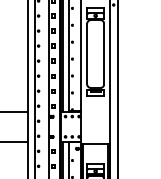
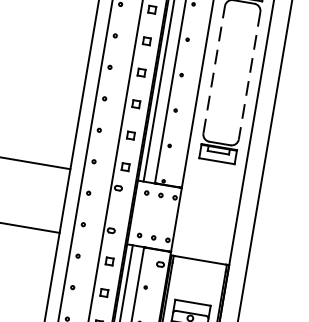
line: (87, 53) -> (215, 68), solid -> dashed
line: (104, 54) -> (250, 76), solid -> dashed

